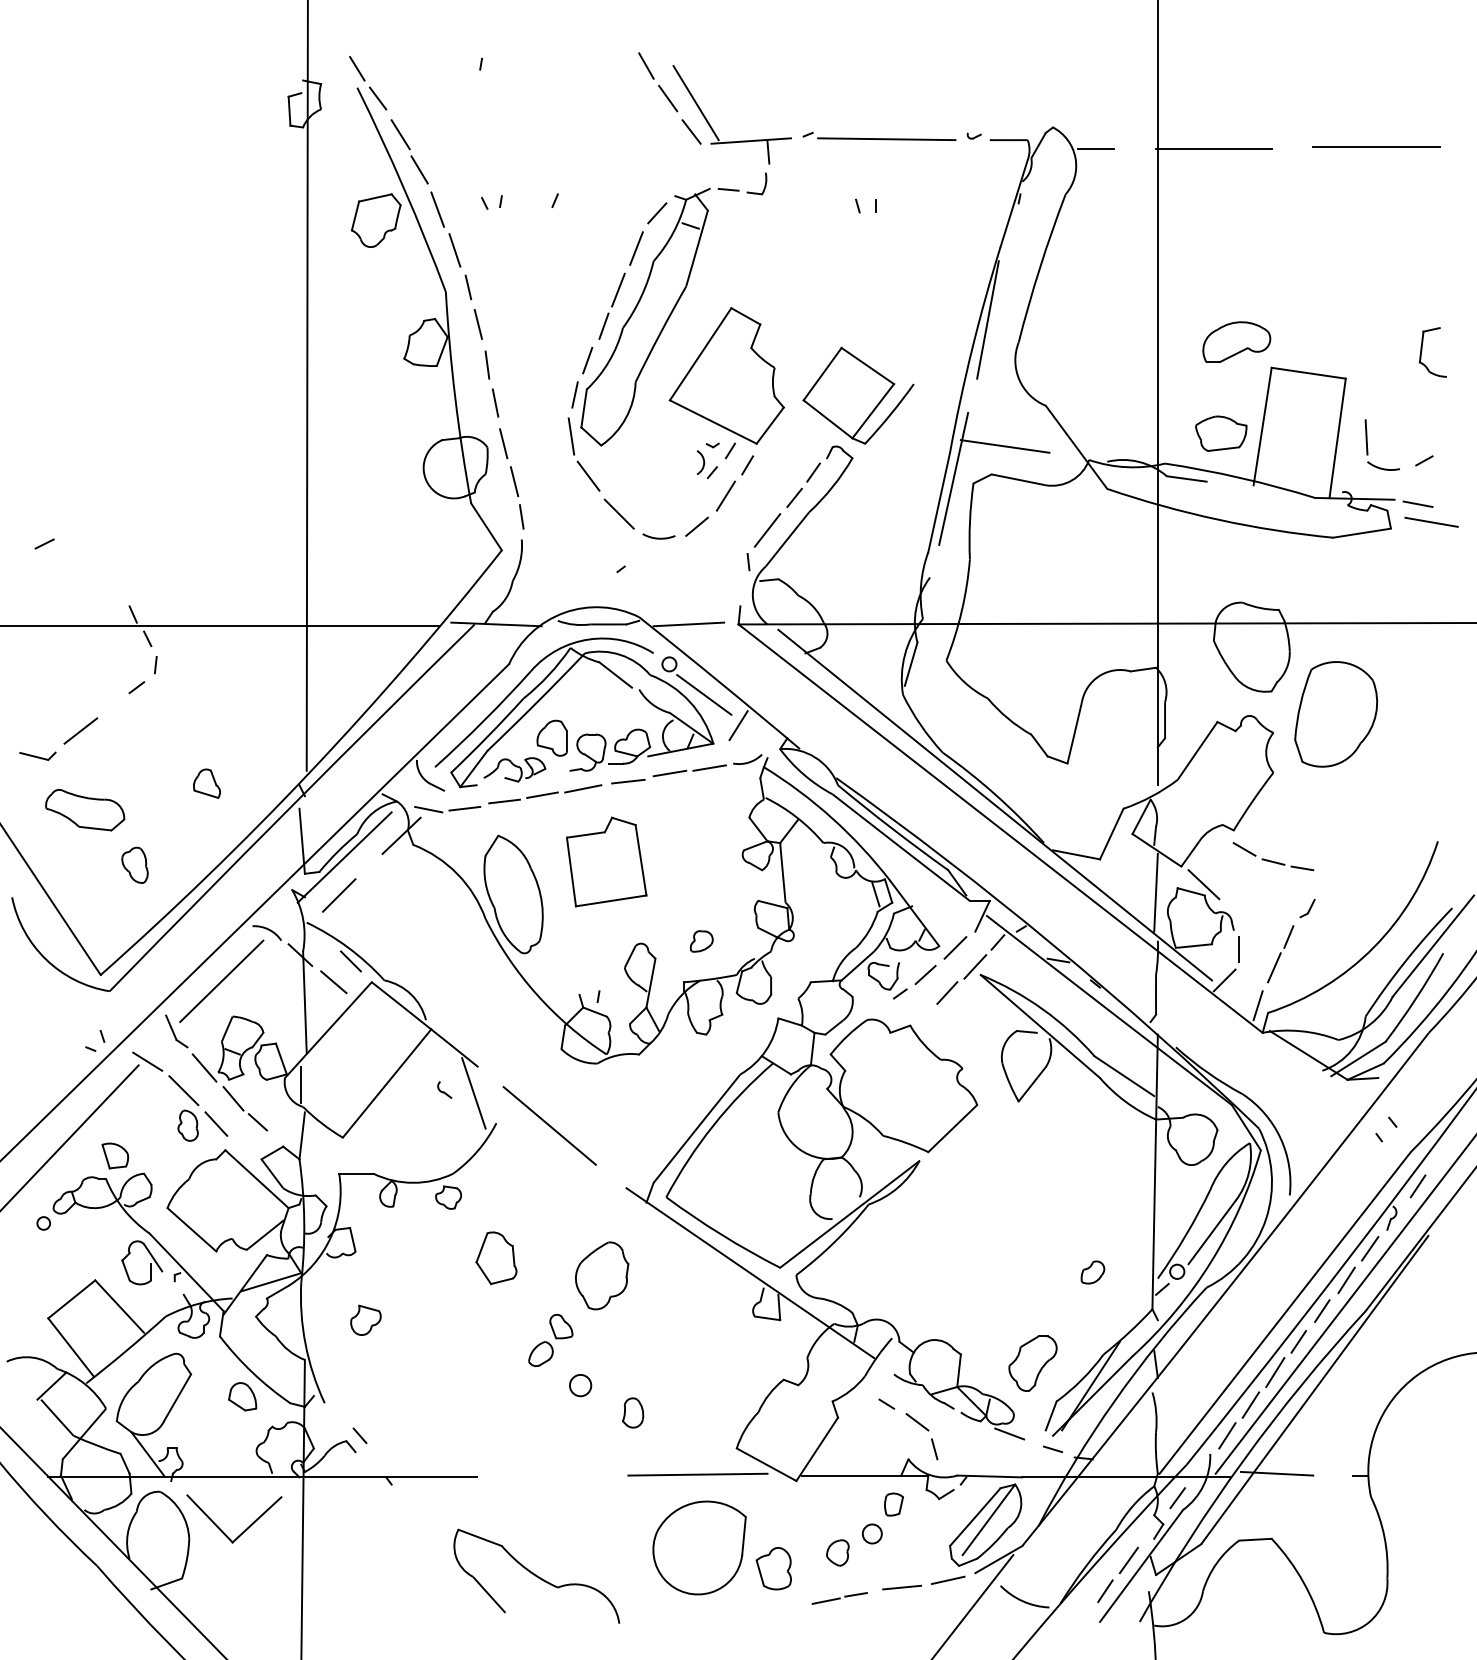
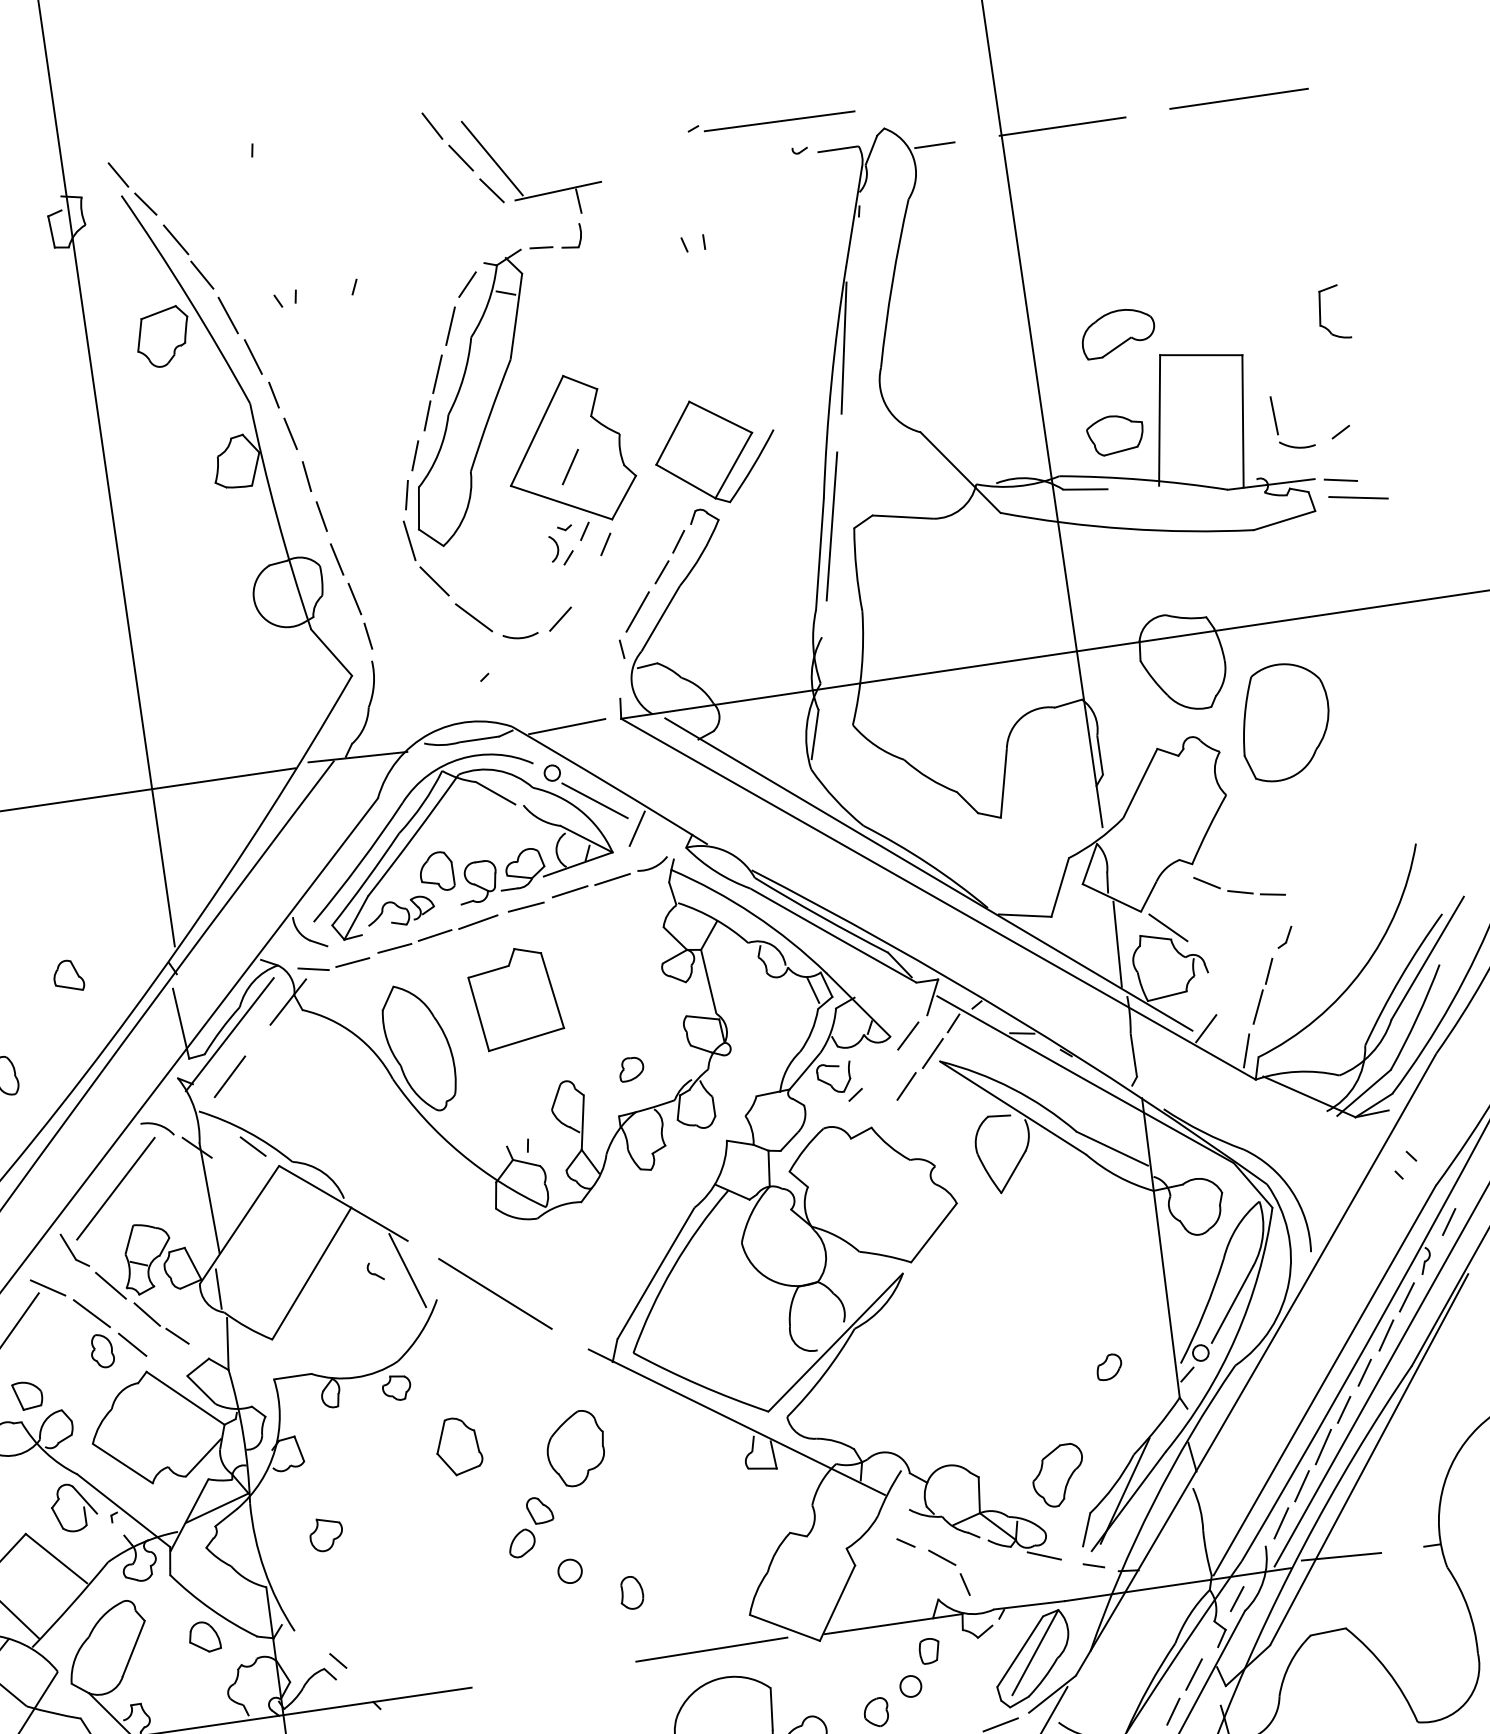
part: (879, 136) -> (771, 119), moved
line: (1004, 446) -> (882, 483), removed
line: (725, 495) -> (569, 466), moved
line: (1239, 949) -> (1217, 992), removed
line: (925, 974) -> (879, 1069), removed
line: (333, 982) -> (237, 1172), removed

